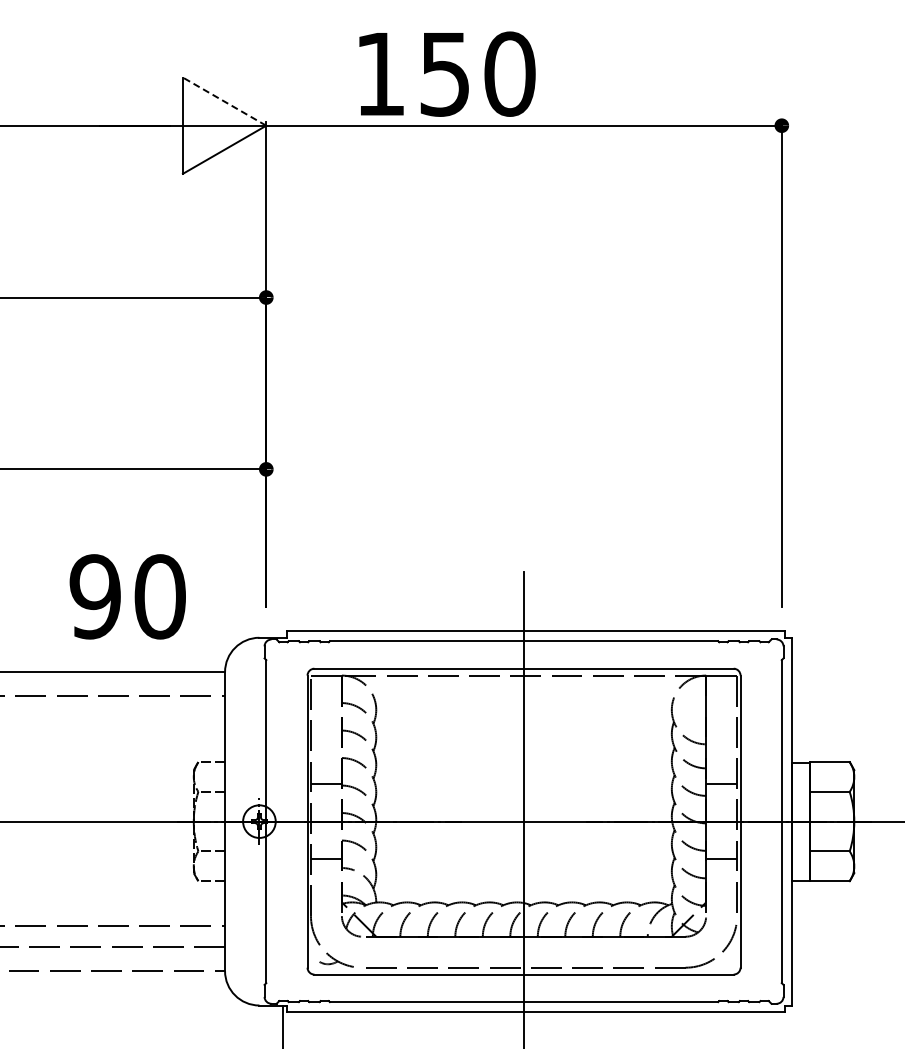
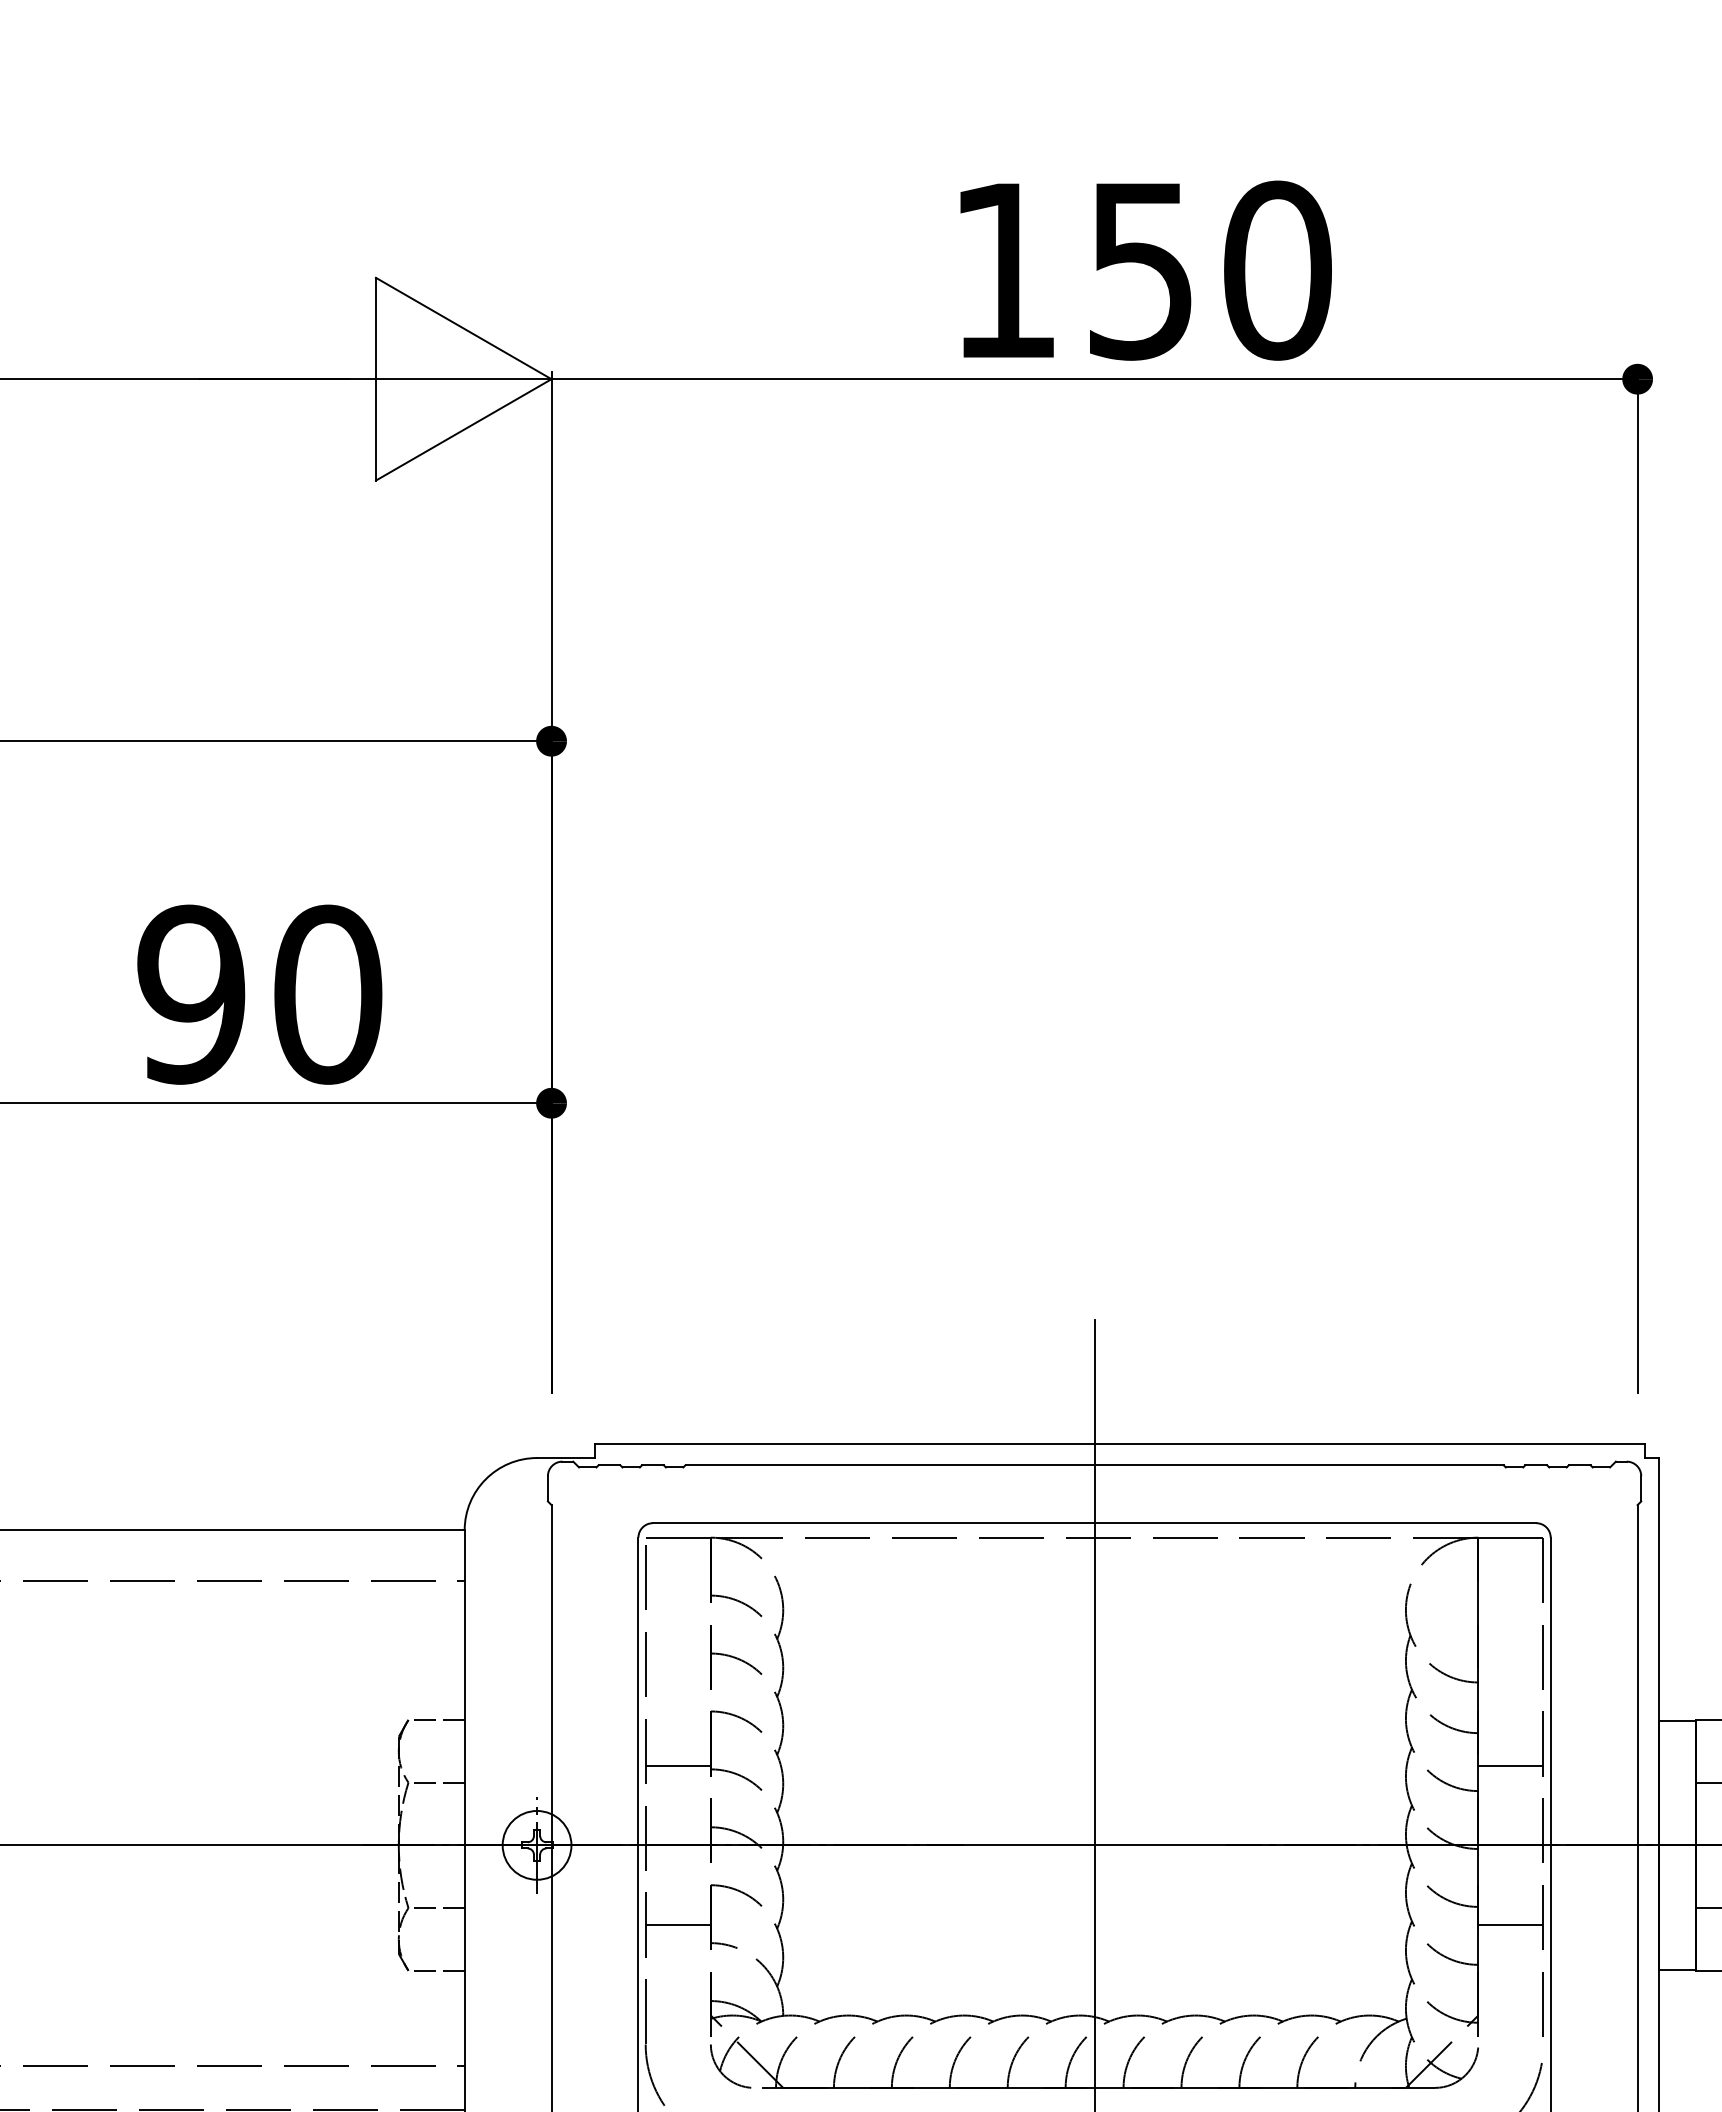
text: (447, 73) -> (1146, 269), moved
line: (224, 101) -> (463, 328), dashed -> solid
text: (127, 596) -> (259, 993), moved

